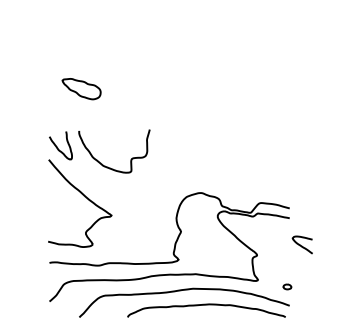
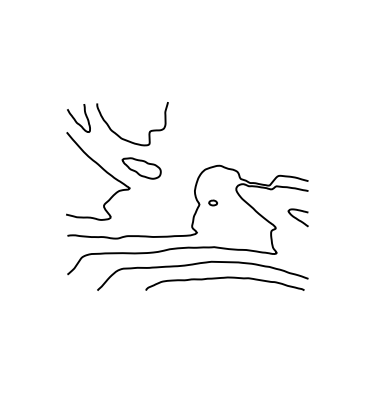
part: (81, 89) -> (141, 168), moved
curve: (300, 244) -> (296, 217), moved
part: (286, 286) -> (212, 202), moved

